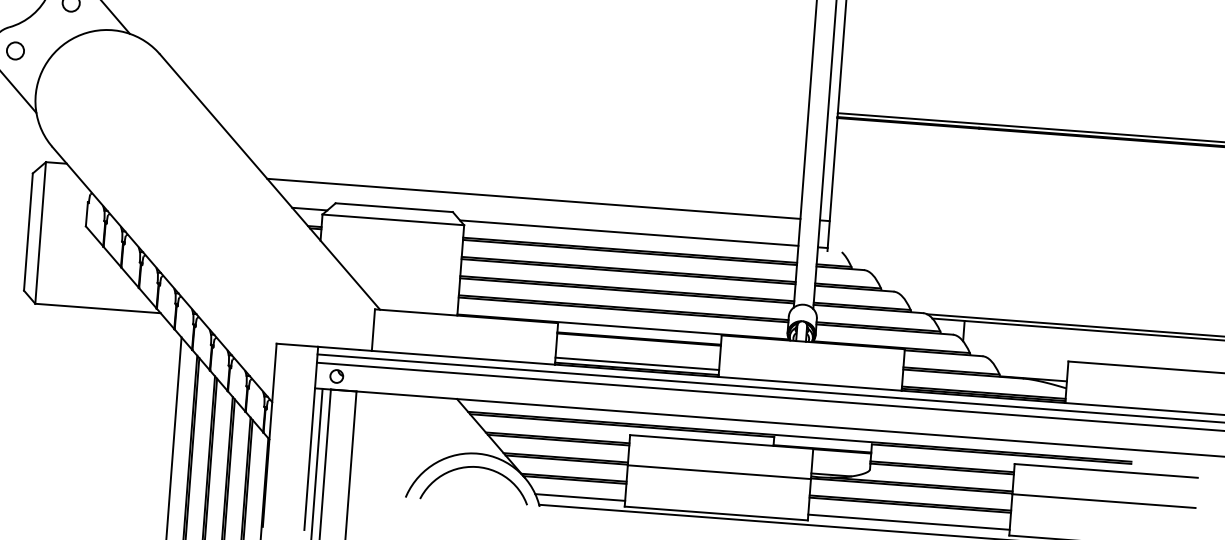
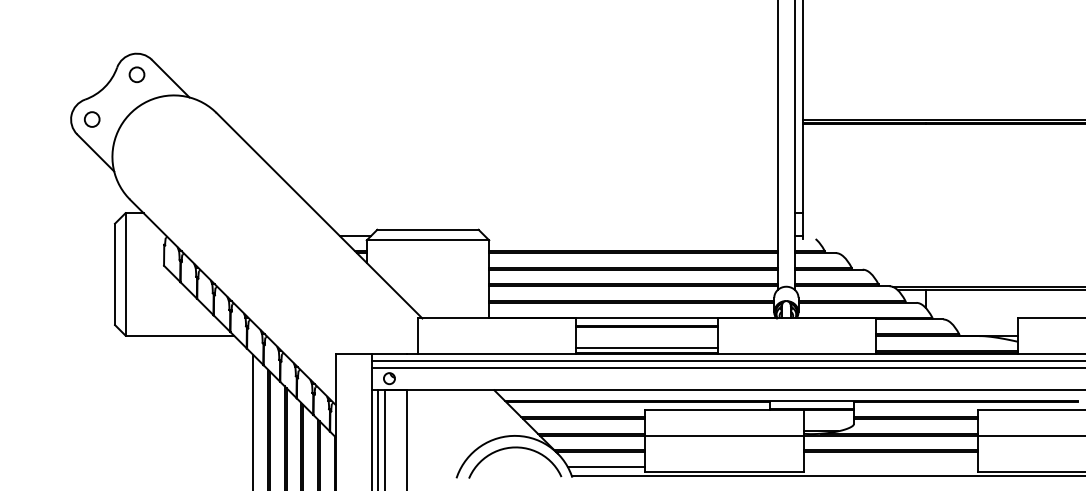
line: (532, 199) -> (546, 213), removed
line: (629, 233) -> (631, 236), removed
line: (908, 521) -> (890, 466), removed

